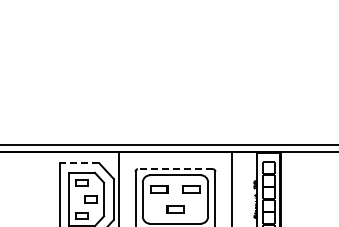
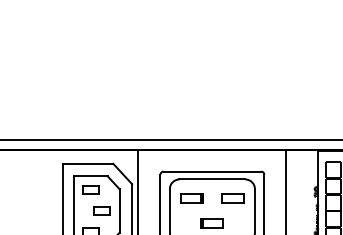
line: (79, 163) -> (87, 164), dashed -> solid
line: (175, 169) -> (212, 171), dashed -> solid

